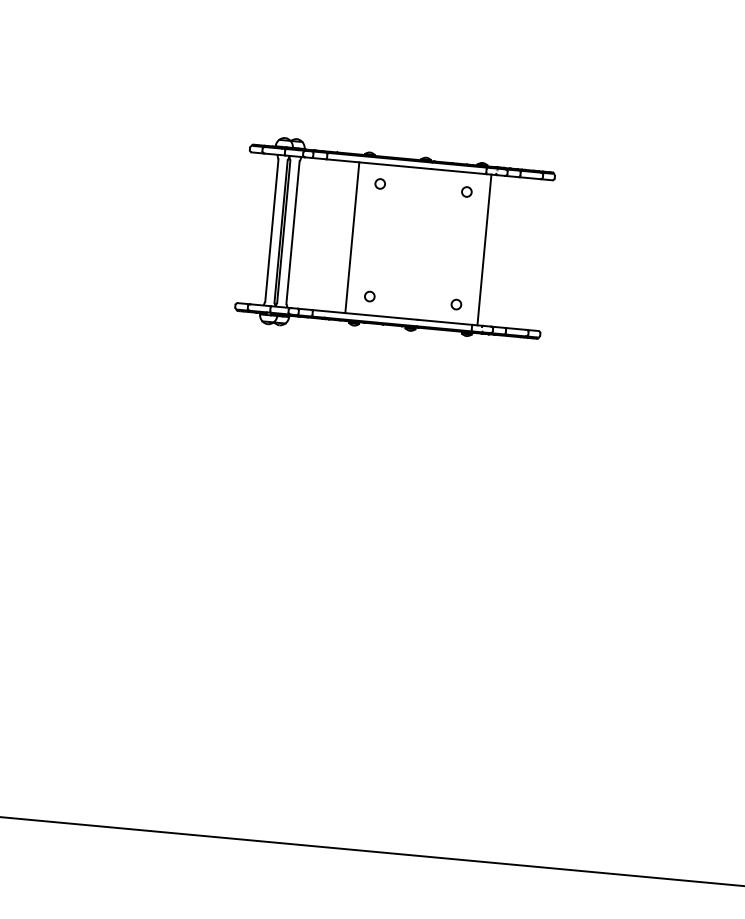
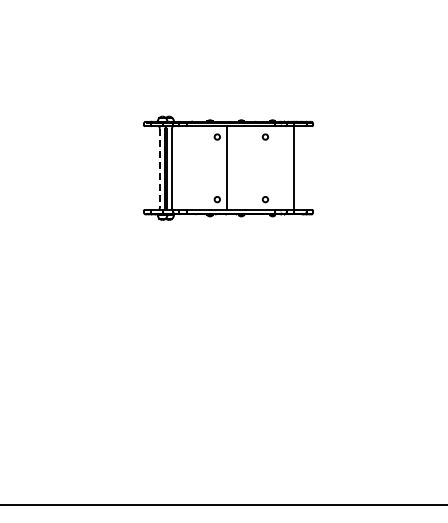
line: (272, 231) -> (160, 168), solid -> dashed
line: (352, 236) -> (226, 167), moved
line: (485, 248) -> (294, 167), moved

